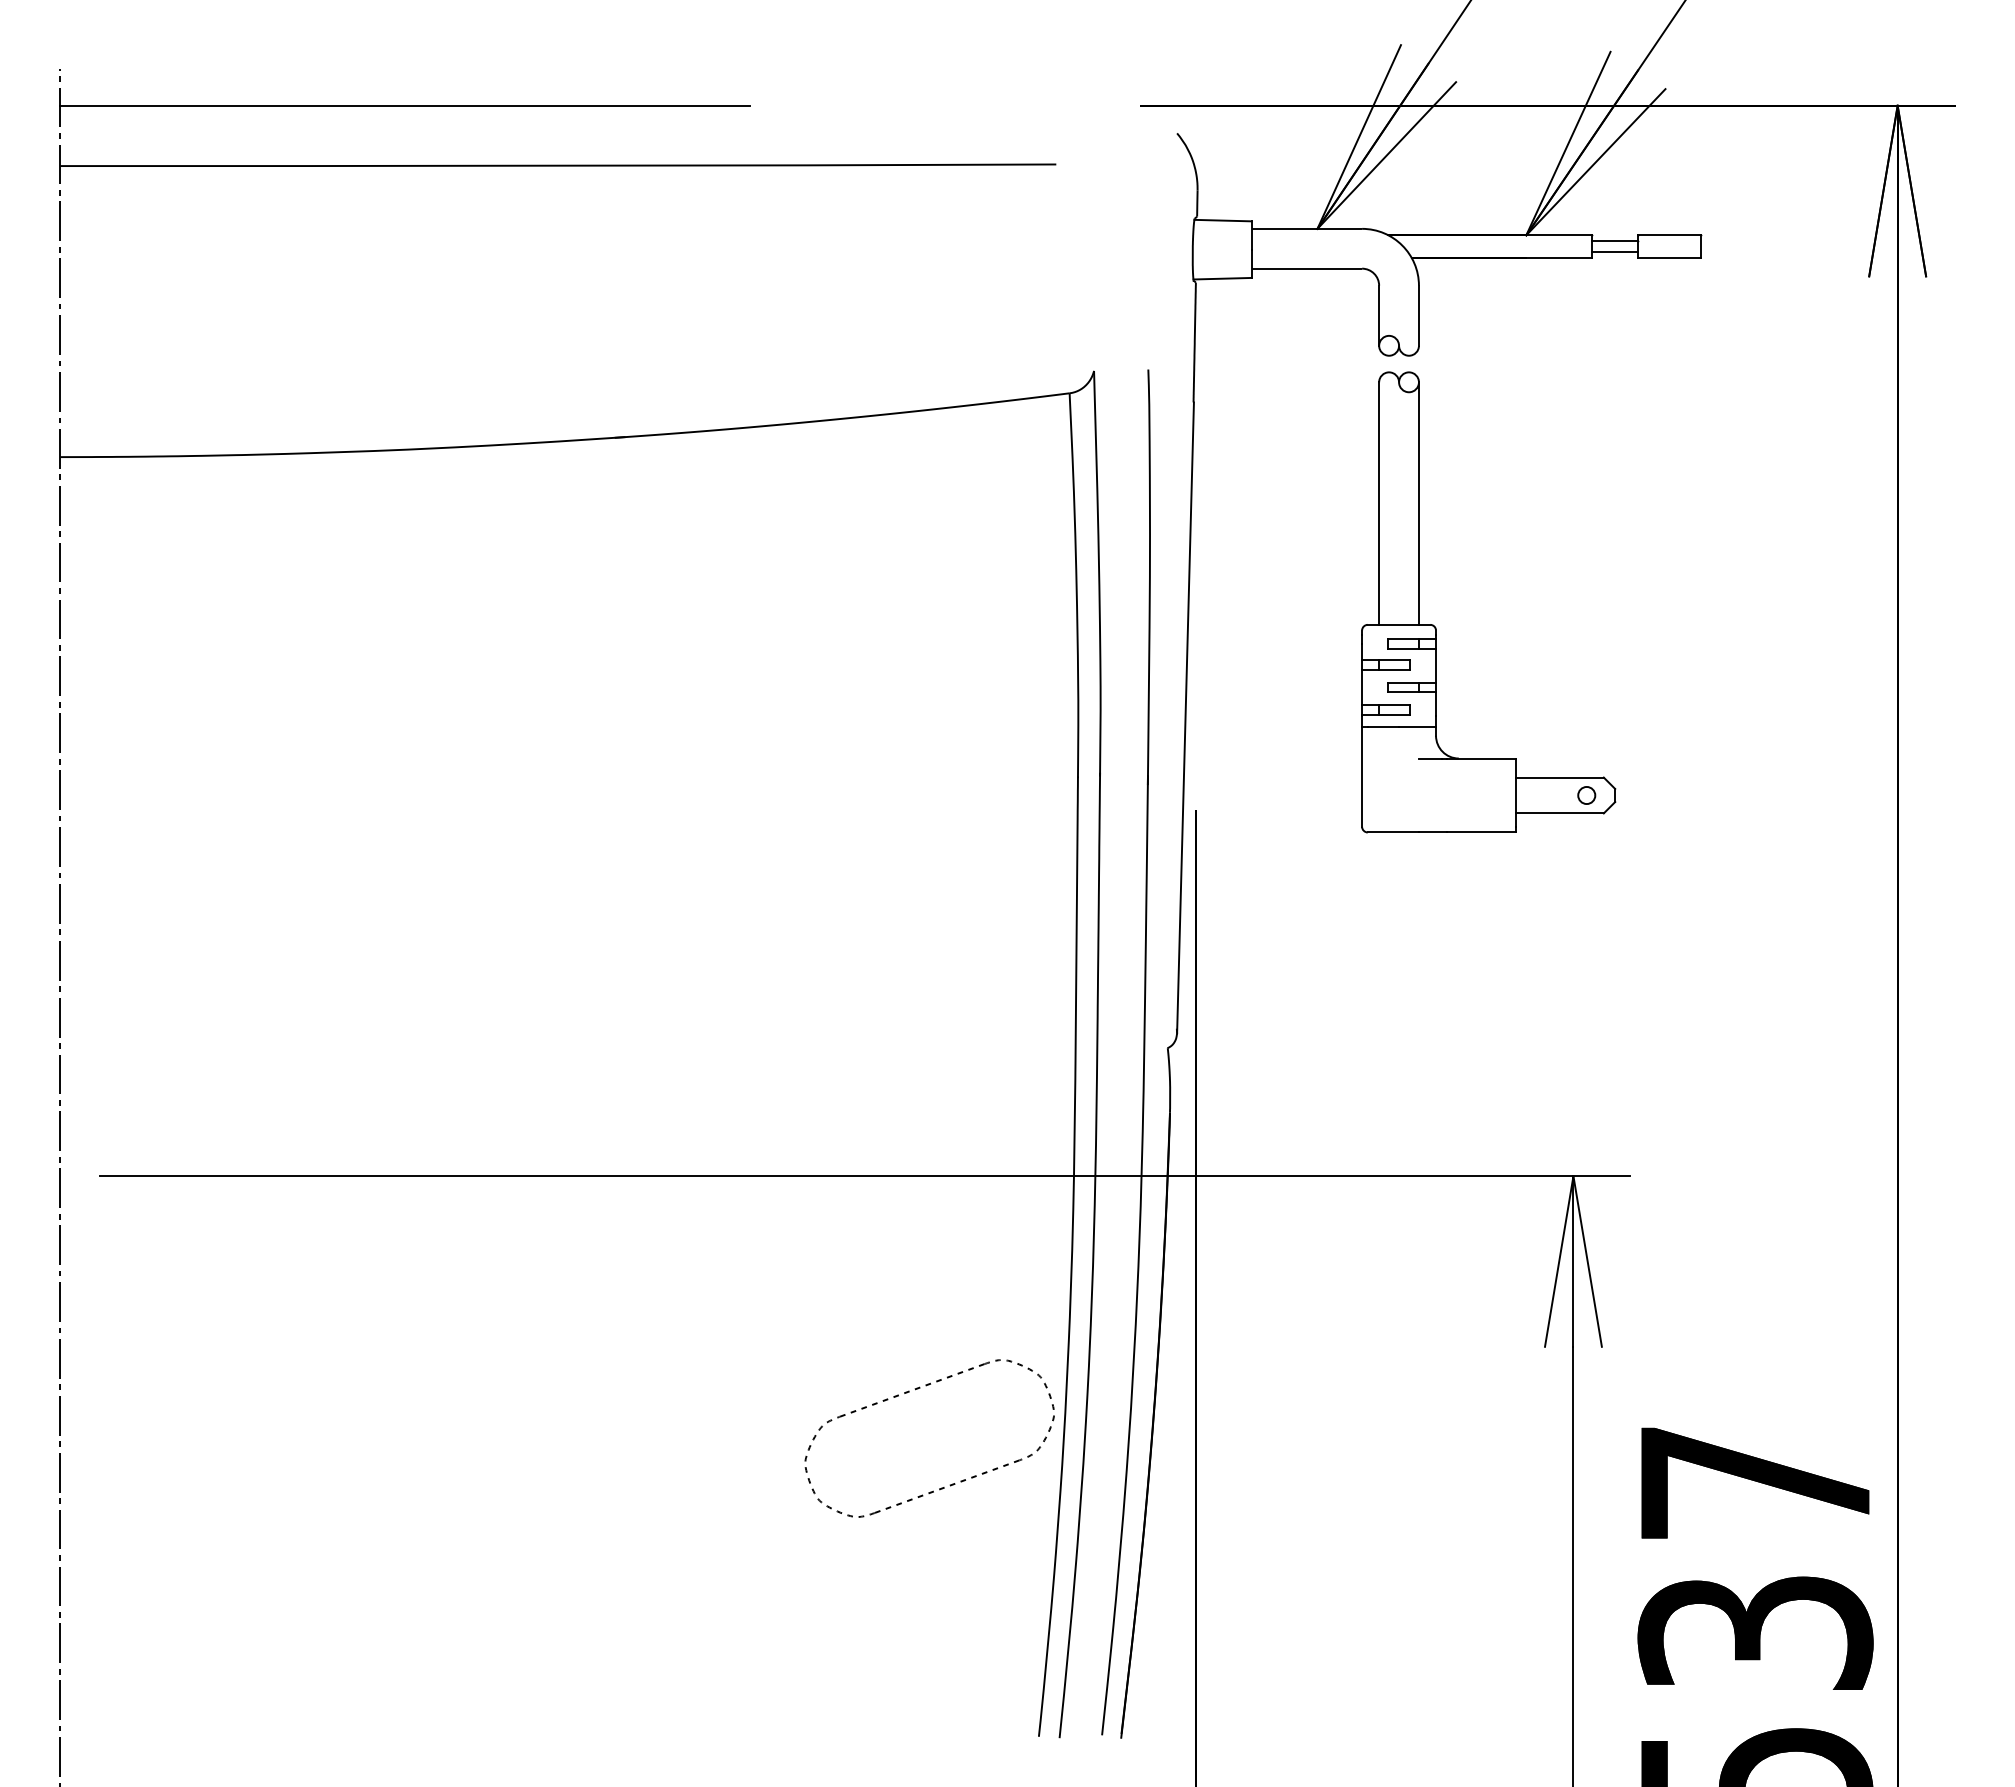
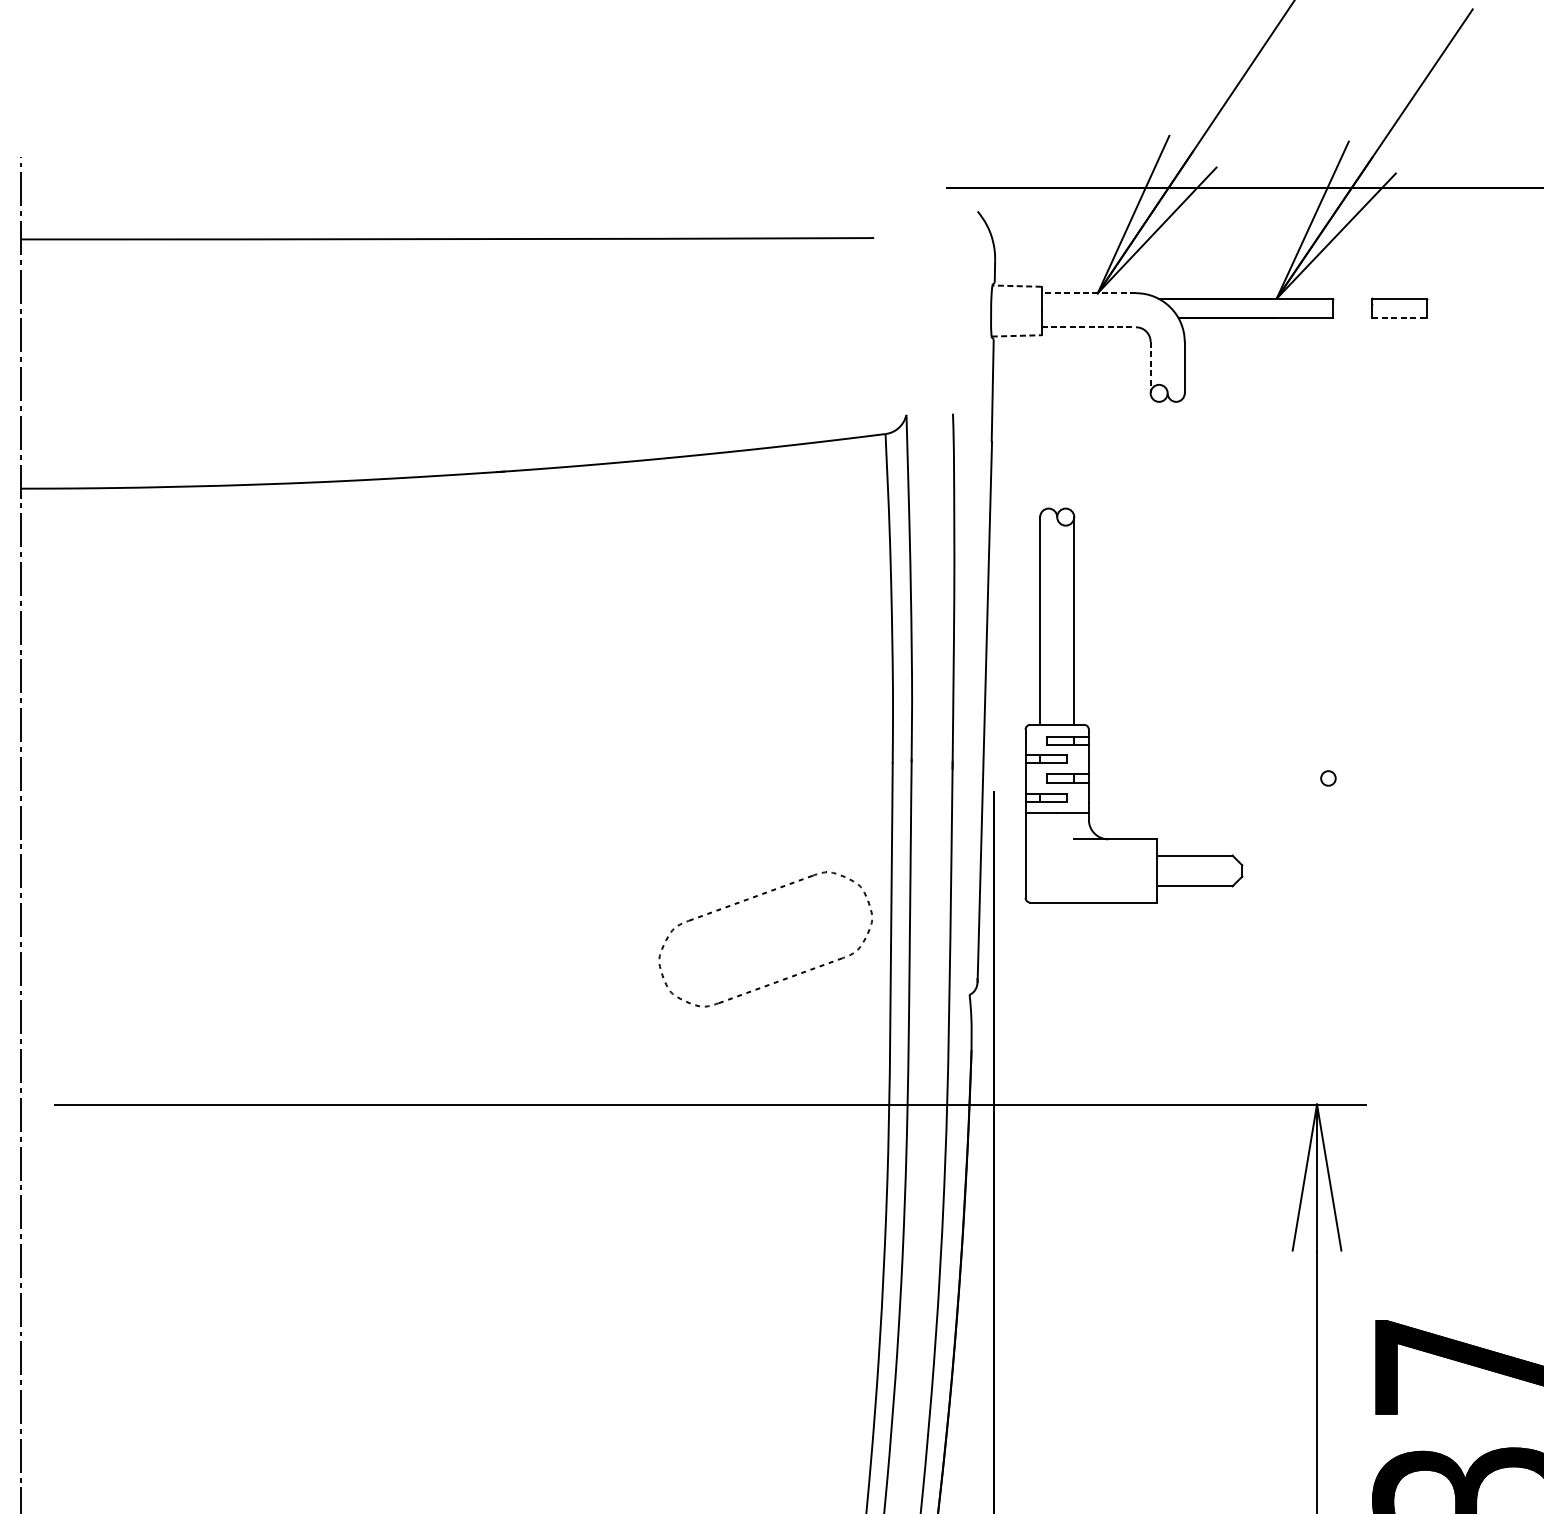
line: (404, 105) -> (315, 187), removed
line: (1223, 220) -> (1017, 286), solid -> dashed
line: (1306, 228) -> (1088, 292), solid -> dashed
line: (1615, 240) -> (1353, 303), removed
line: (1615, 252) -> (1353, 313), removed
line: (1669, 258) -> (1399, 318), solid -> dashed
line: (1307, 268) -> (1089, 327), solid -> dashed
line: (1223, 278) -> (1017, 335), solid -> dashed
line: (1379, 316) -> (1150, 368), solid -> dashed
part: (1436, 627) -> (1089, 727), moved
part: (915, 1390) -> (753, 898), moved

